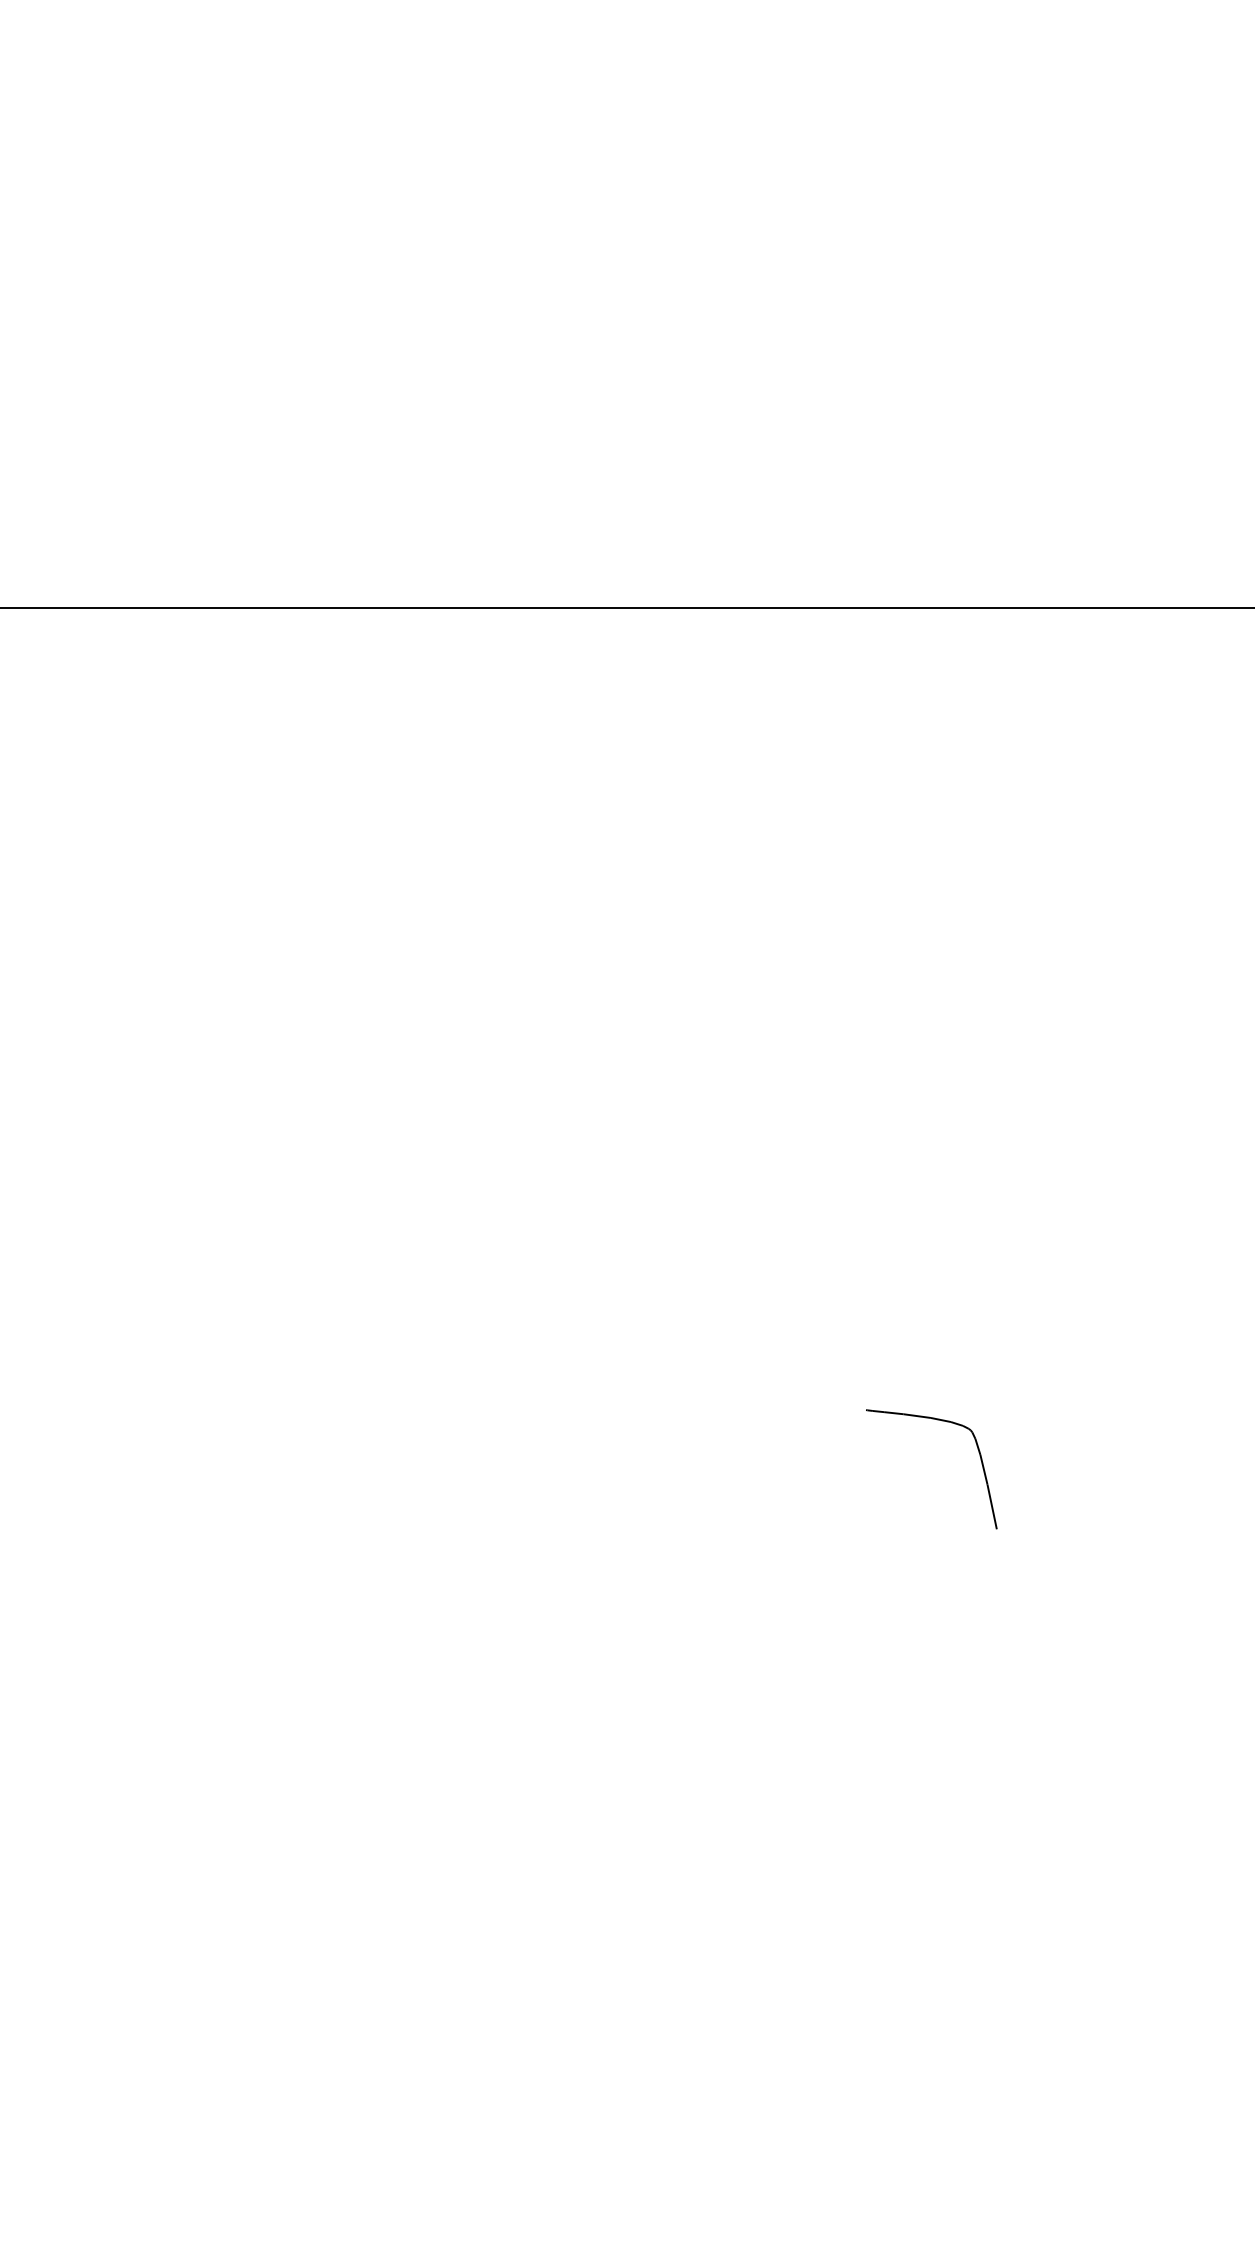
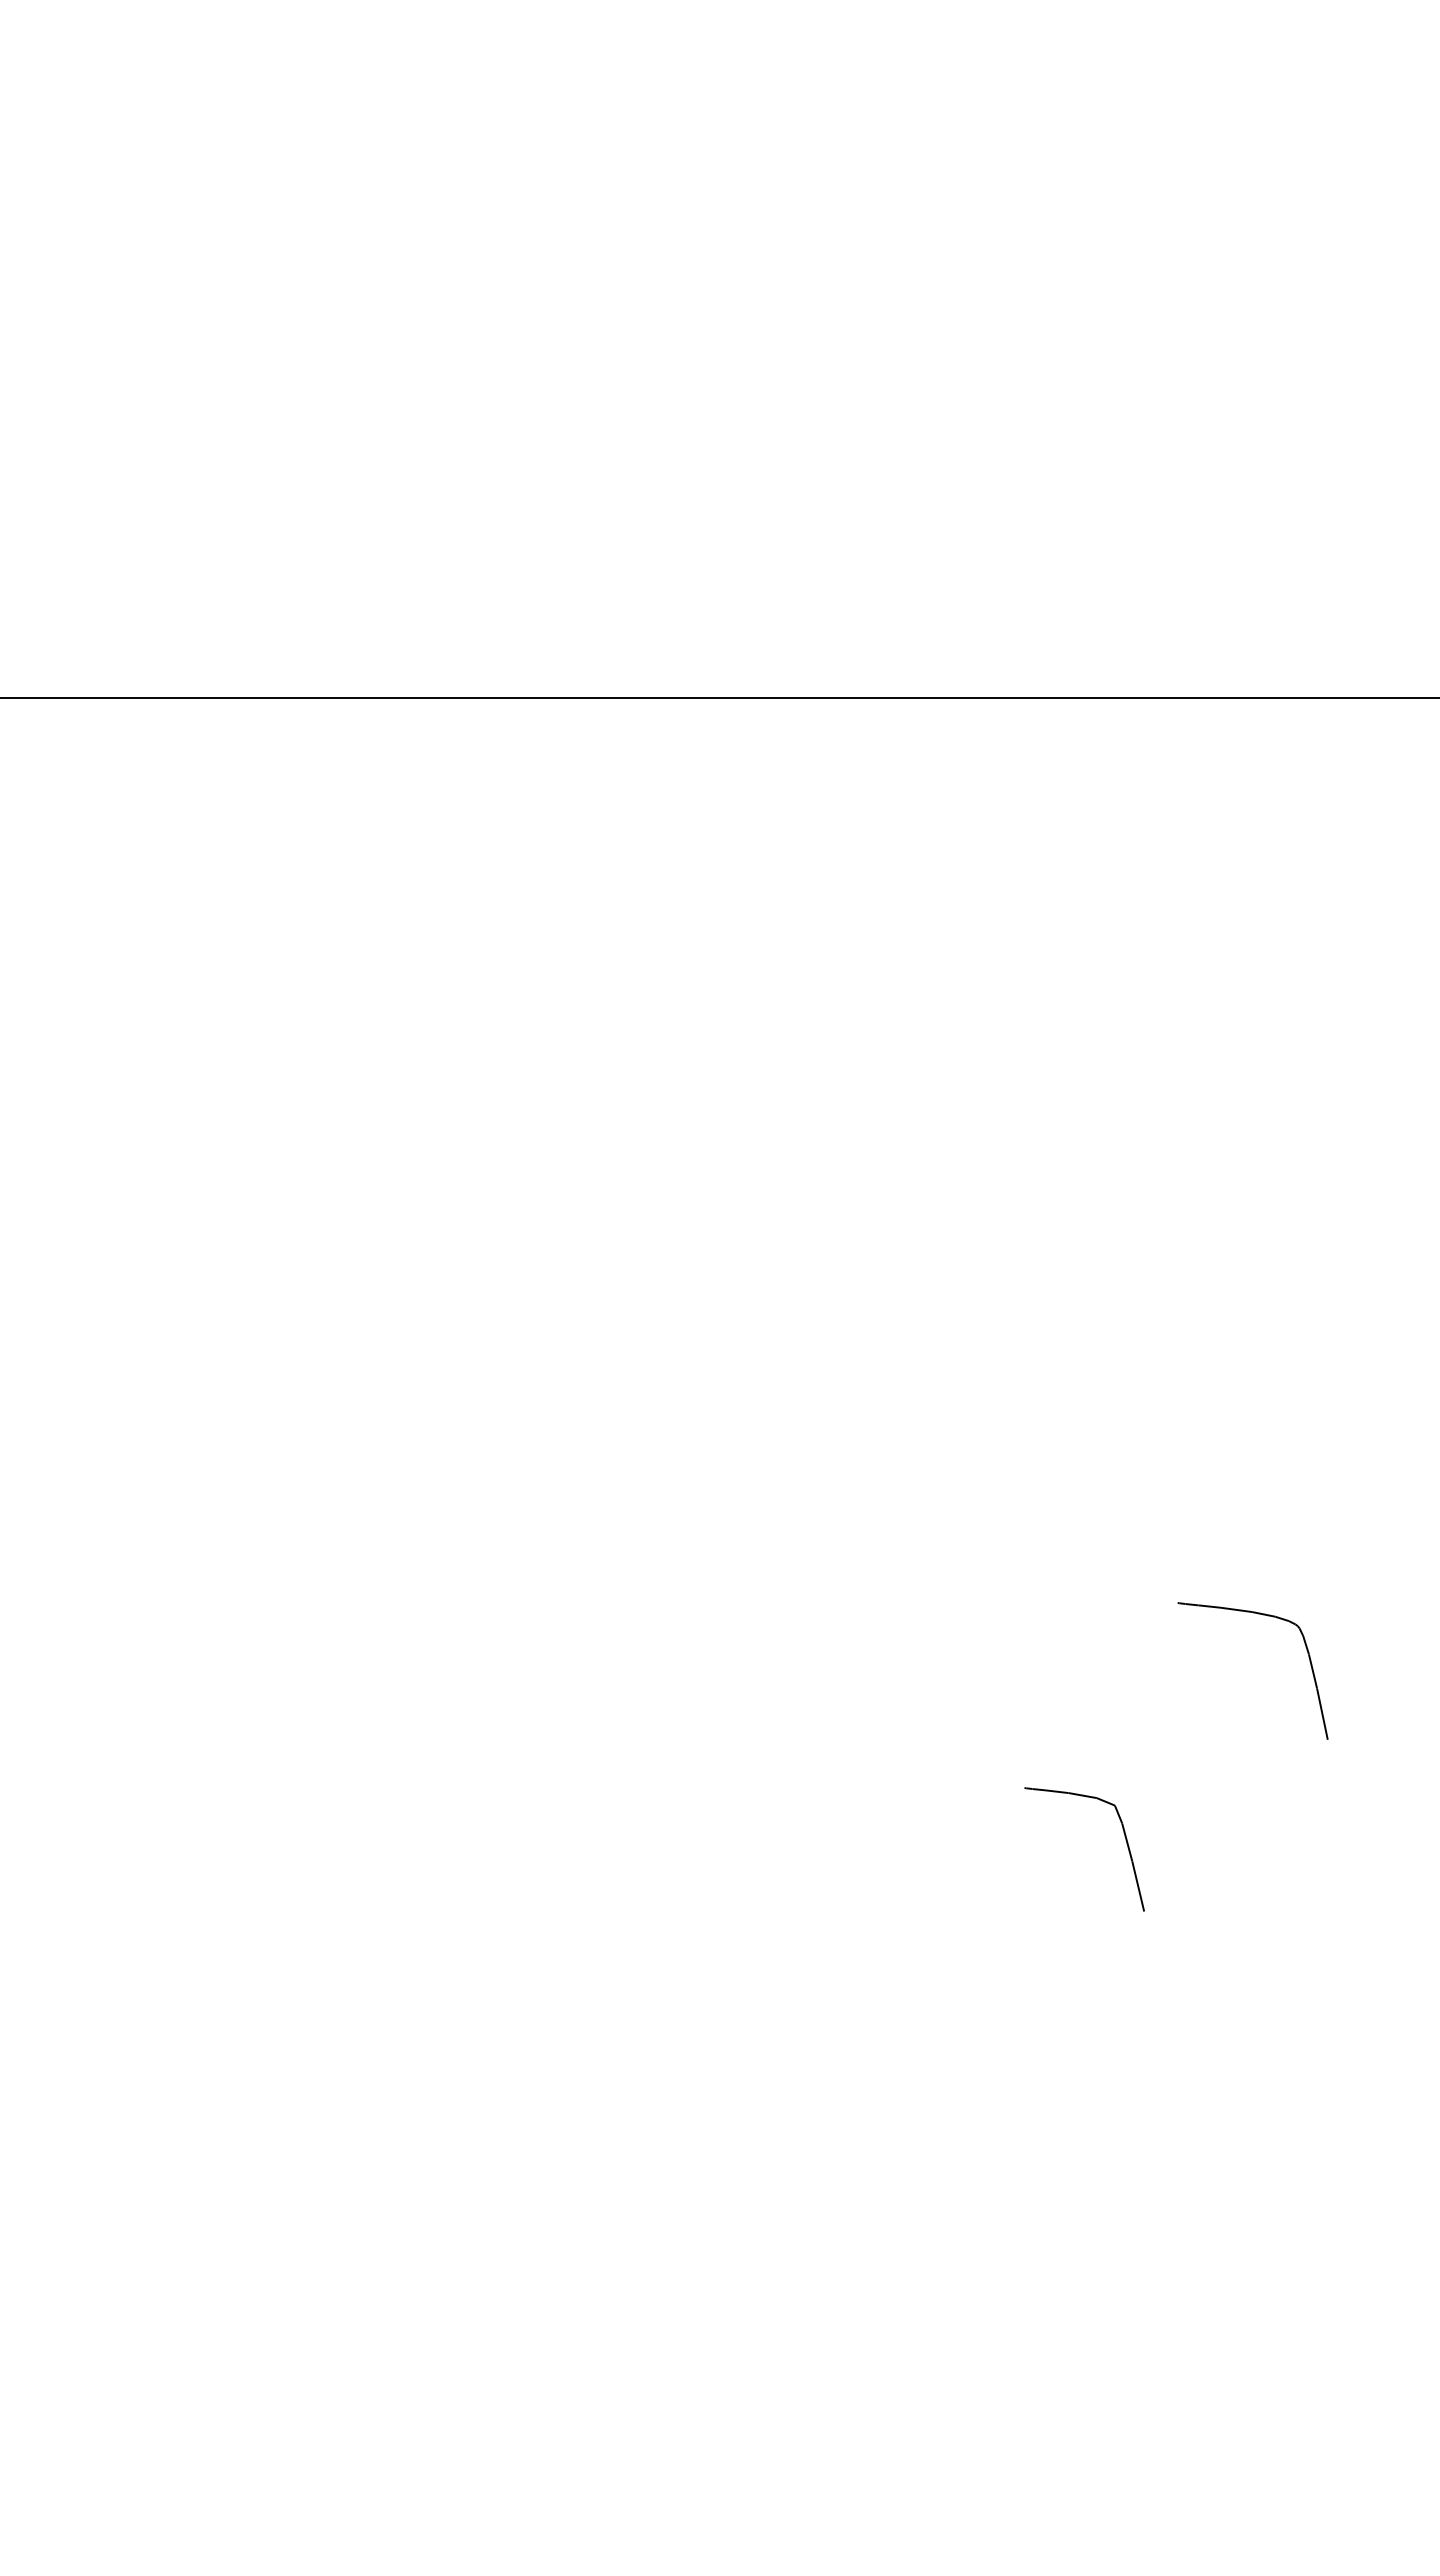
part: (944, 1421) -> (1267, 1616), moved
part: (980, 1604) -> (1125, 1840), added

